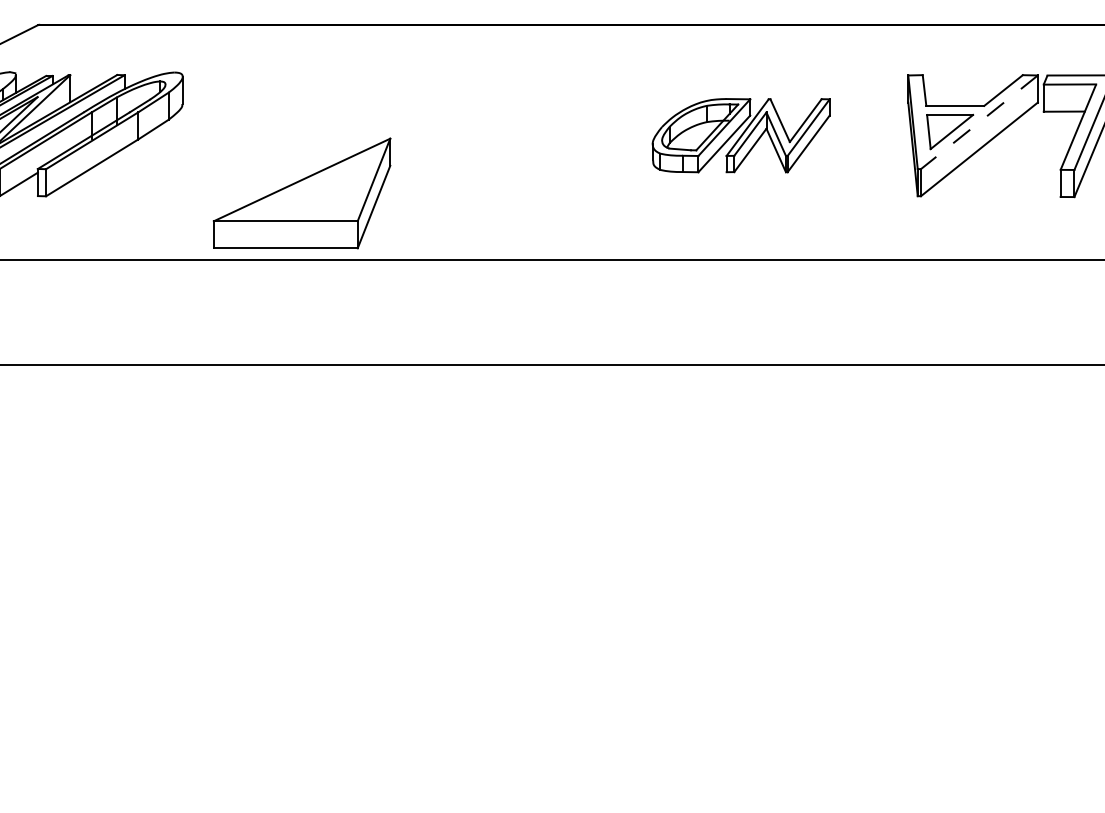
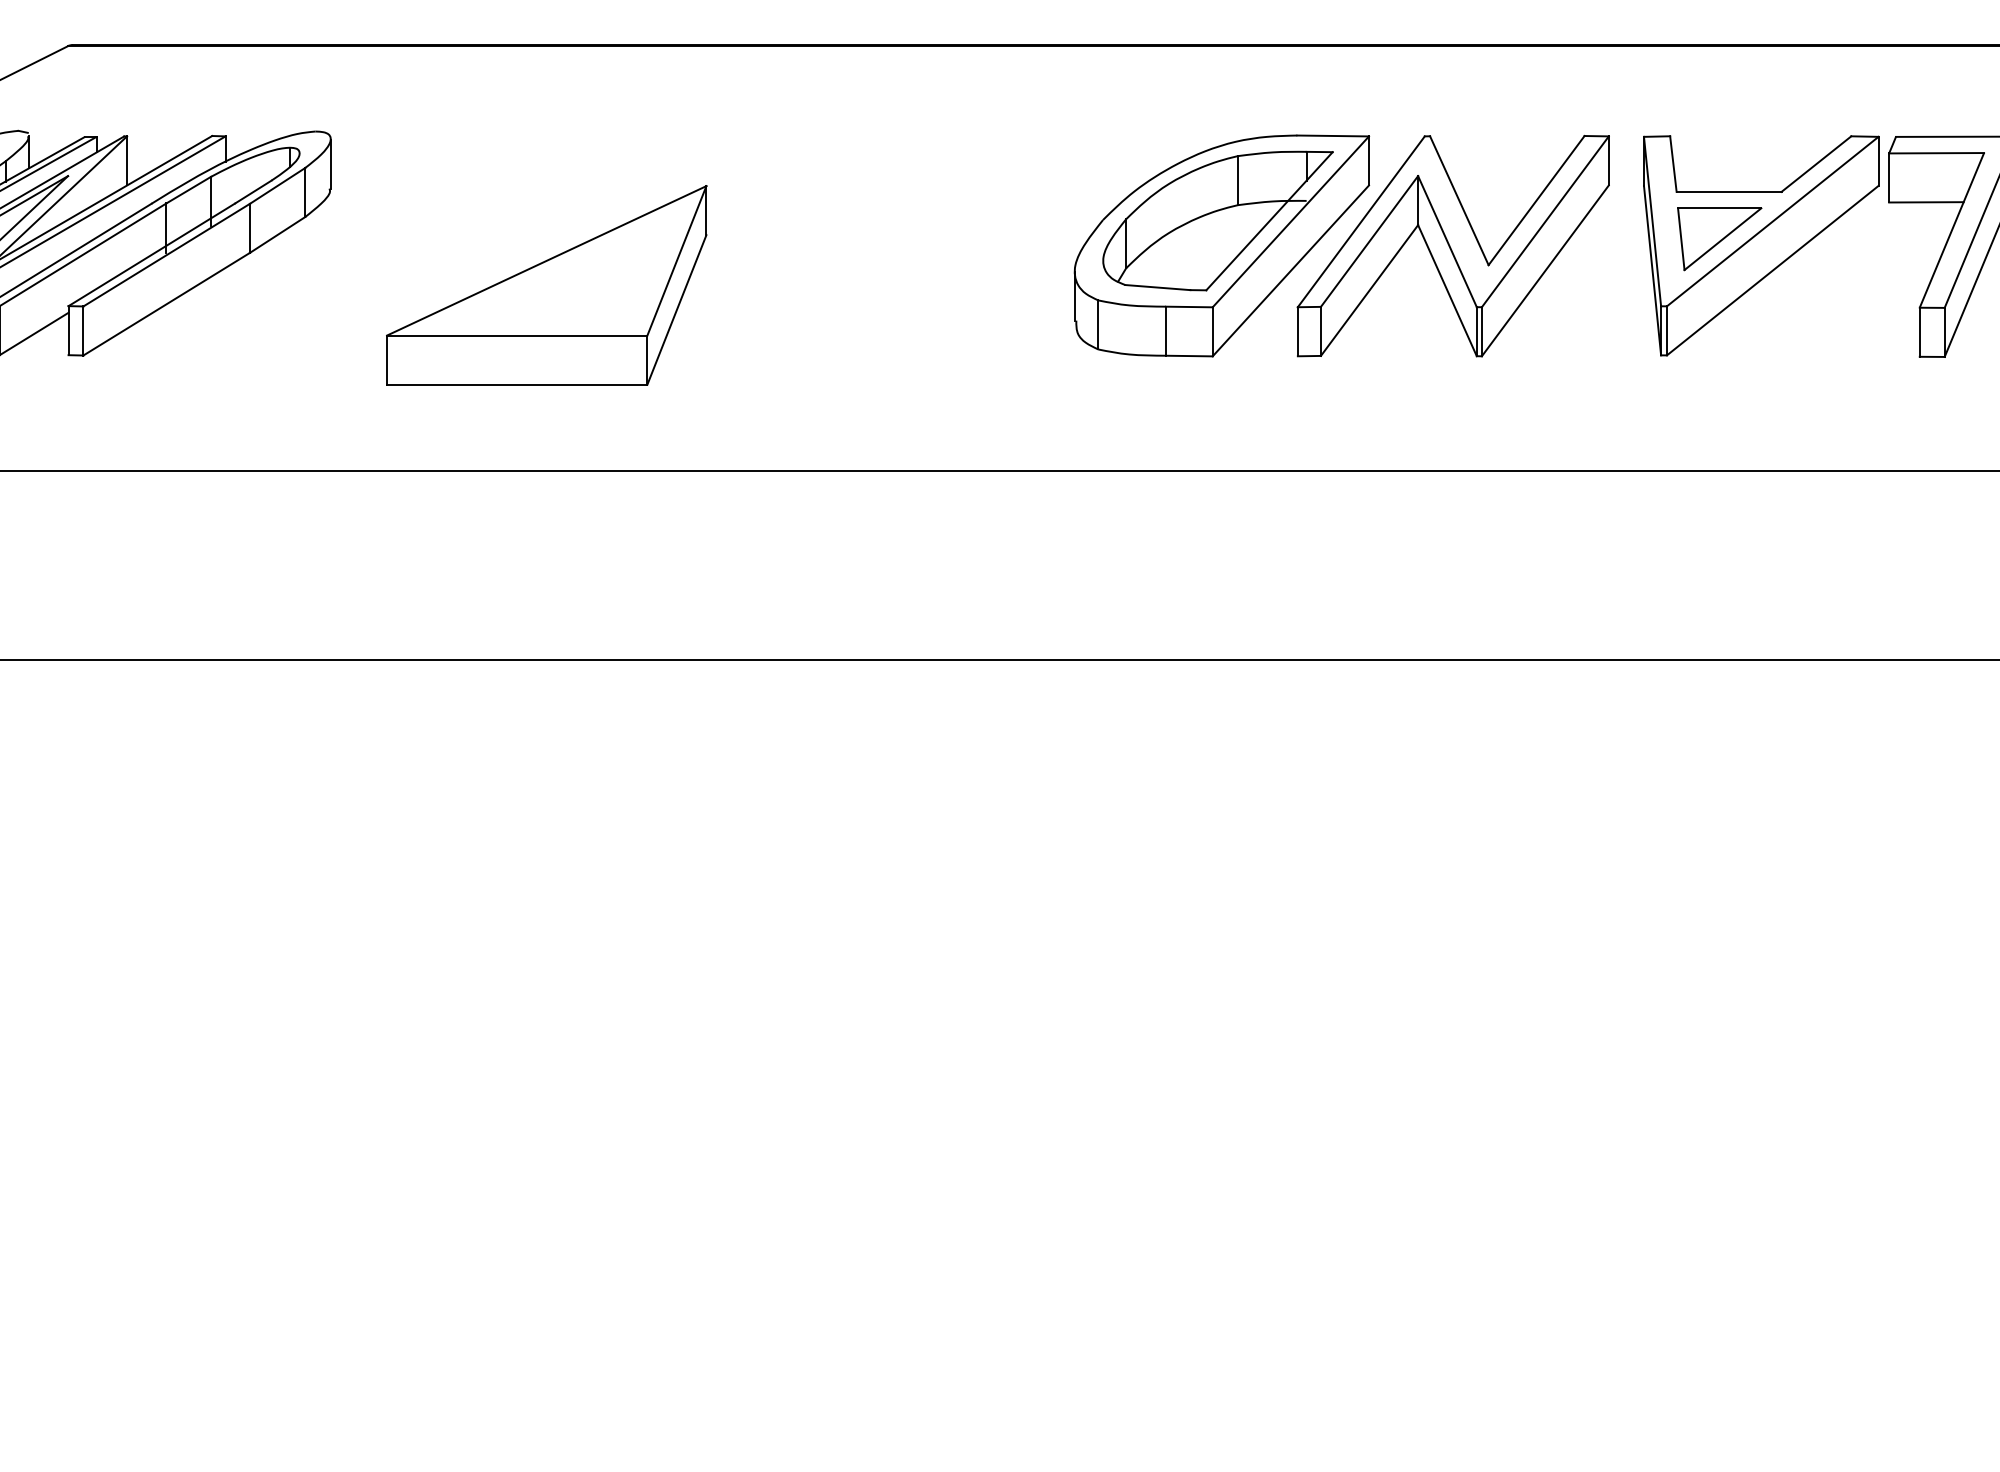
line: (979, 122) -> (1772, 221), dashed -> solid
part: (740, 135) -> (1340, 245), size x1.67
part: (301, 193) -> (545, 285), moved

